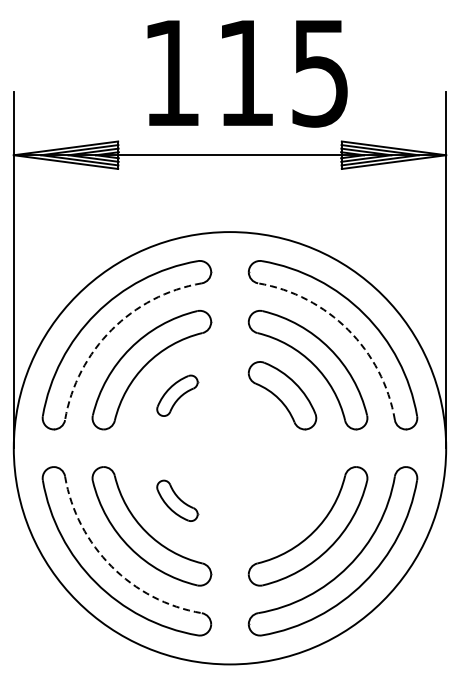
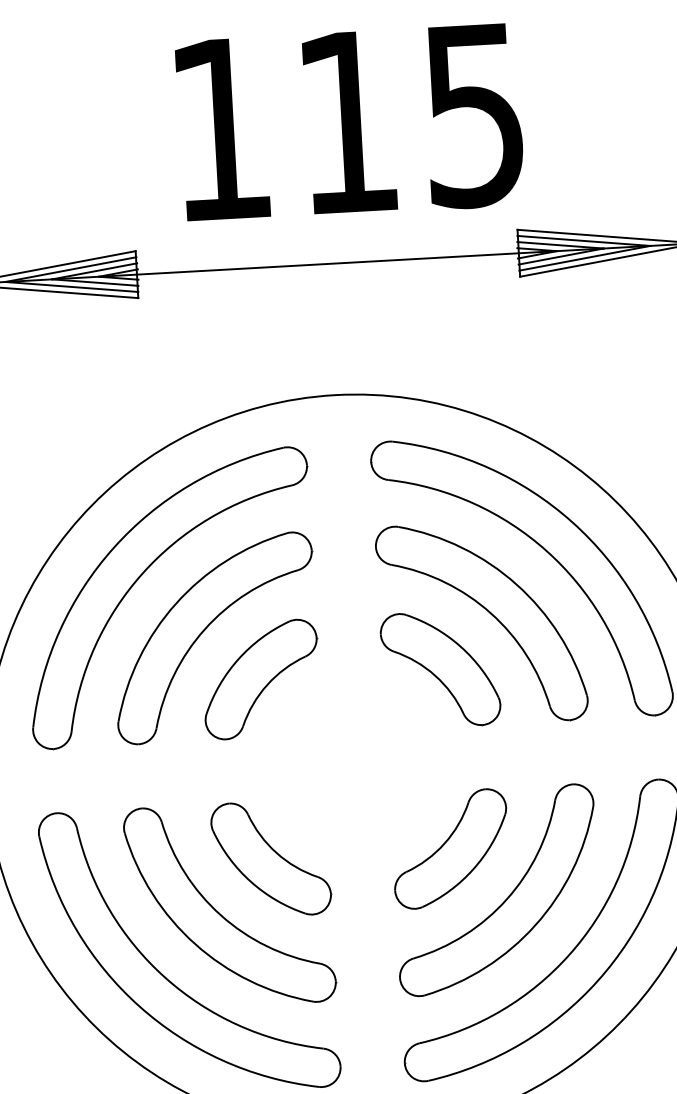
arc: (111, 329) -> (142, 572), dashed -> solid
arc: (348, 329) -> (546, 550), dashed -> solid
part: (177, 395) -> (261, 679), size x1.67
part: (177, 500) -> (271, 858), size x1.67
part: (282, 500) -> (450, 848), added
arc: (111, 566) -> (164, 977), dashed -> solid

